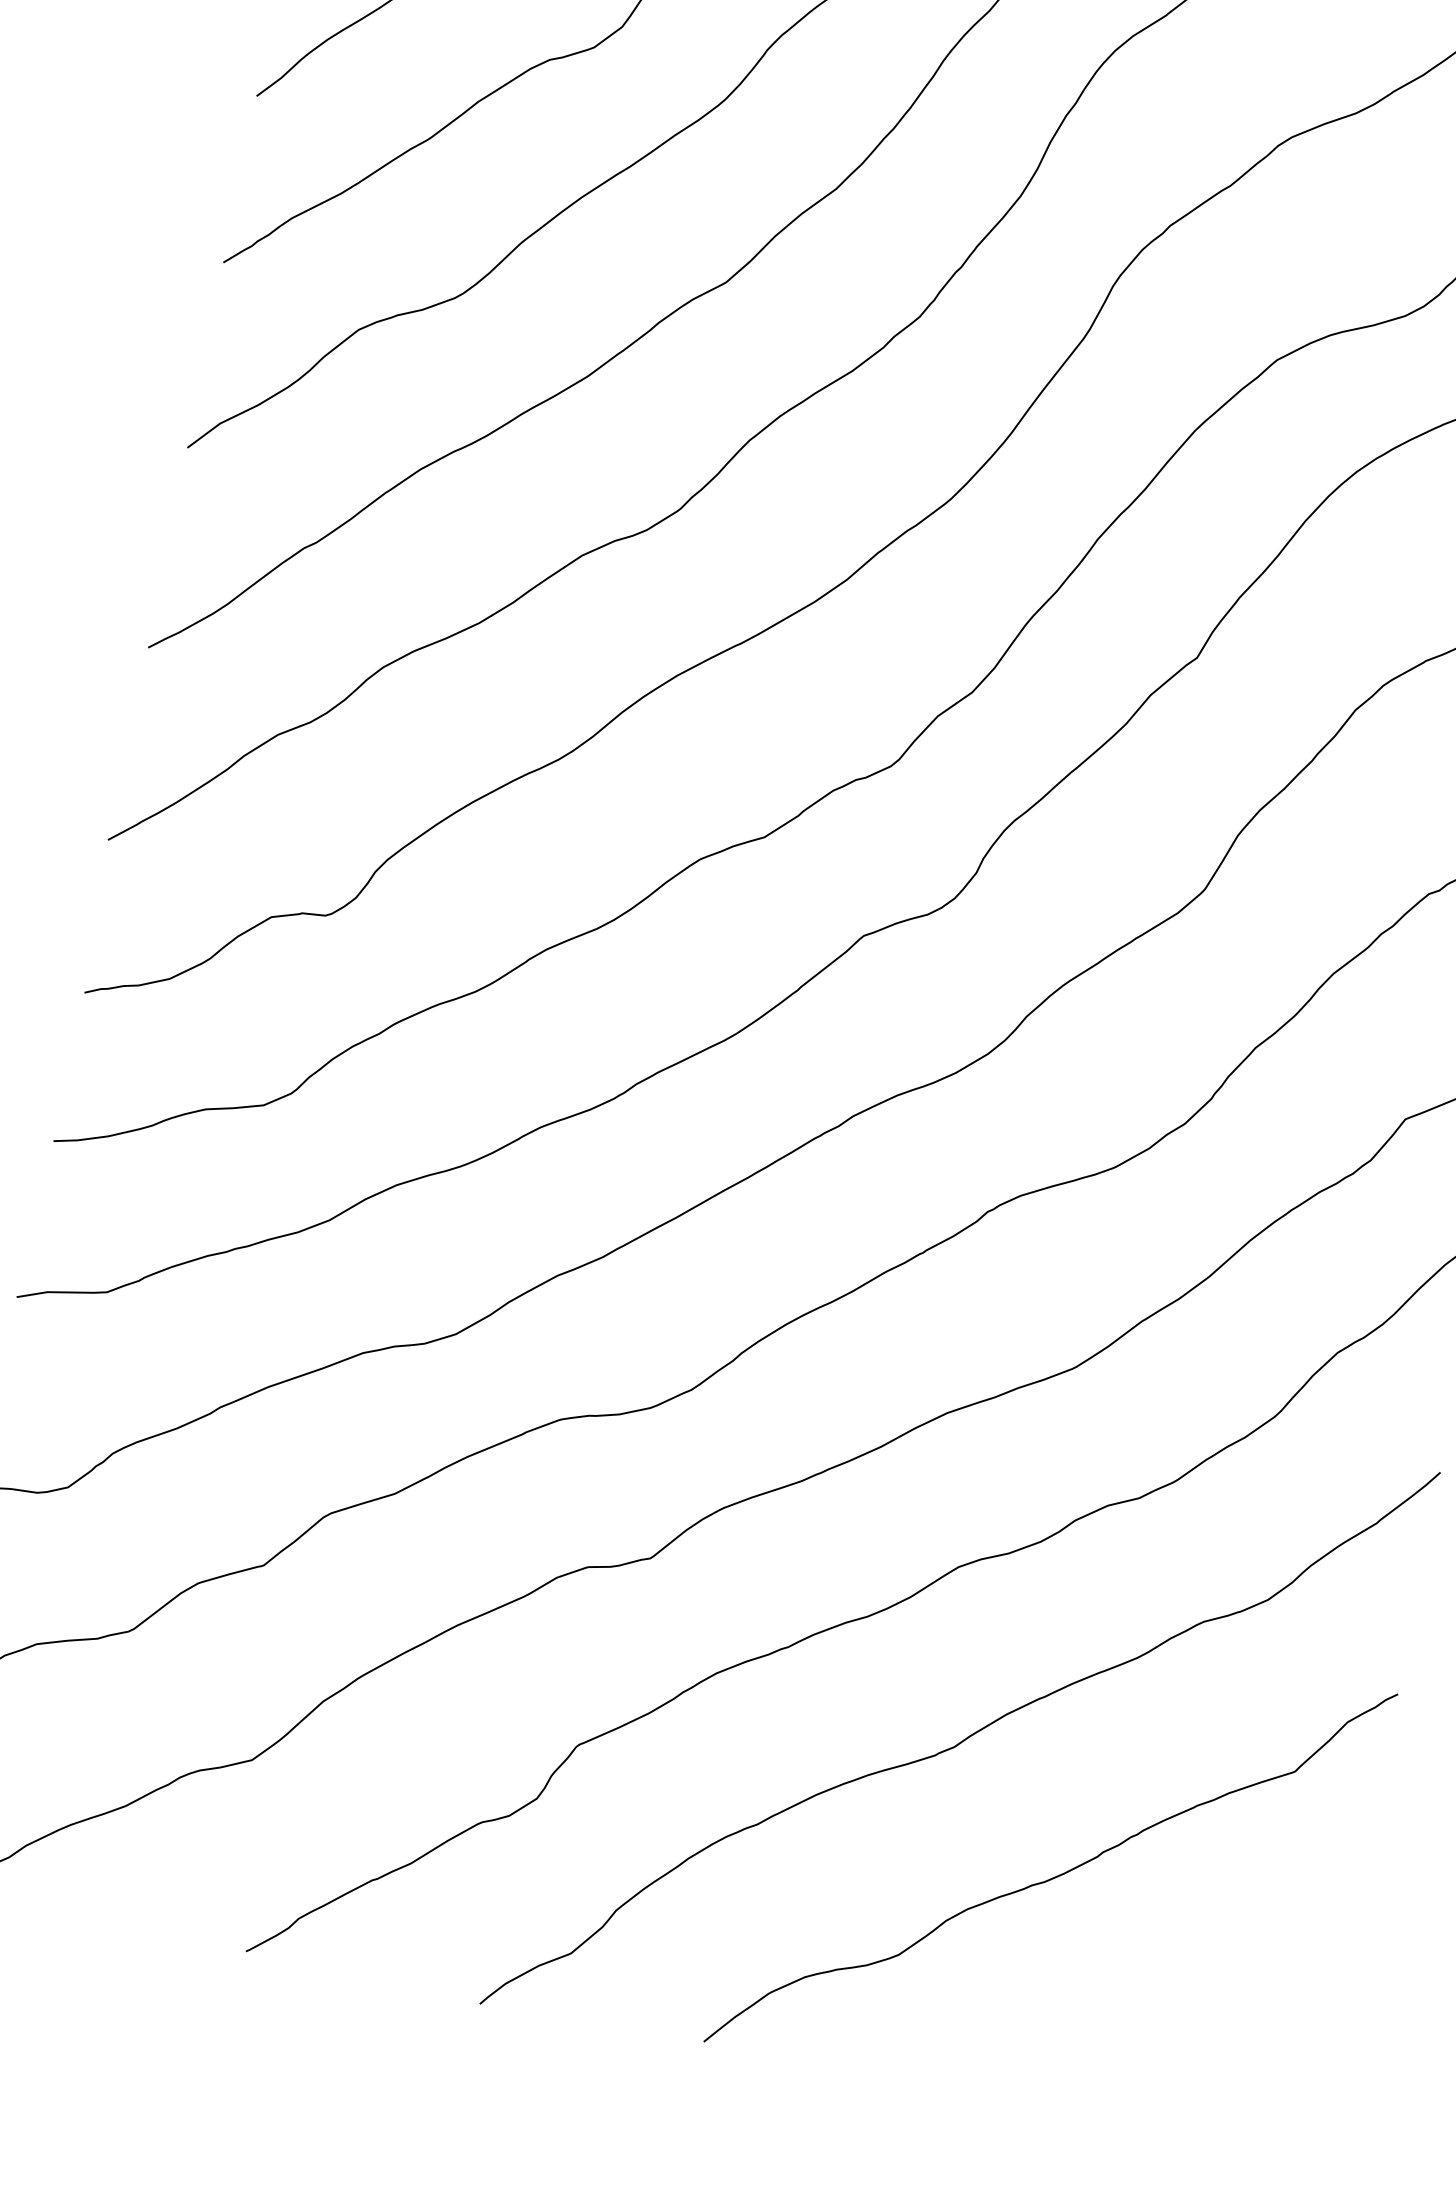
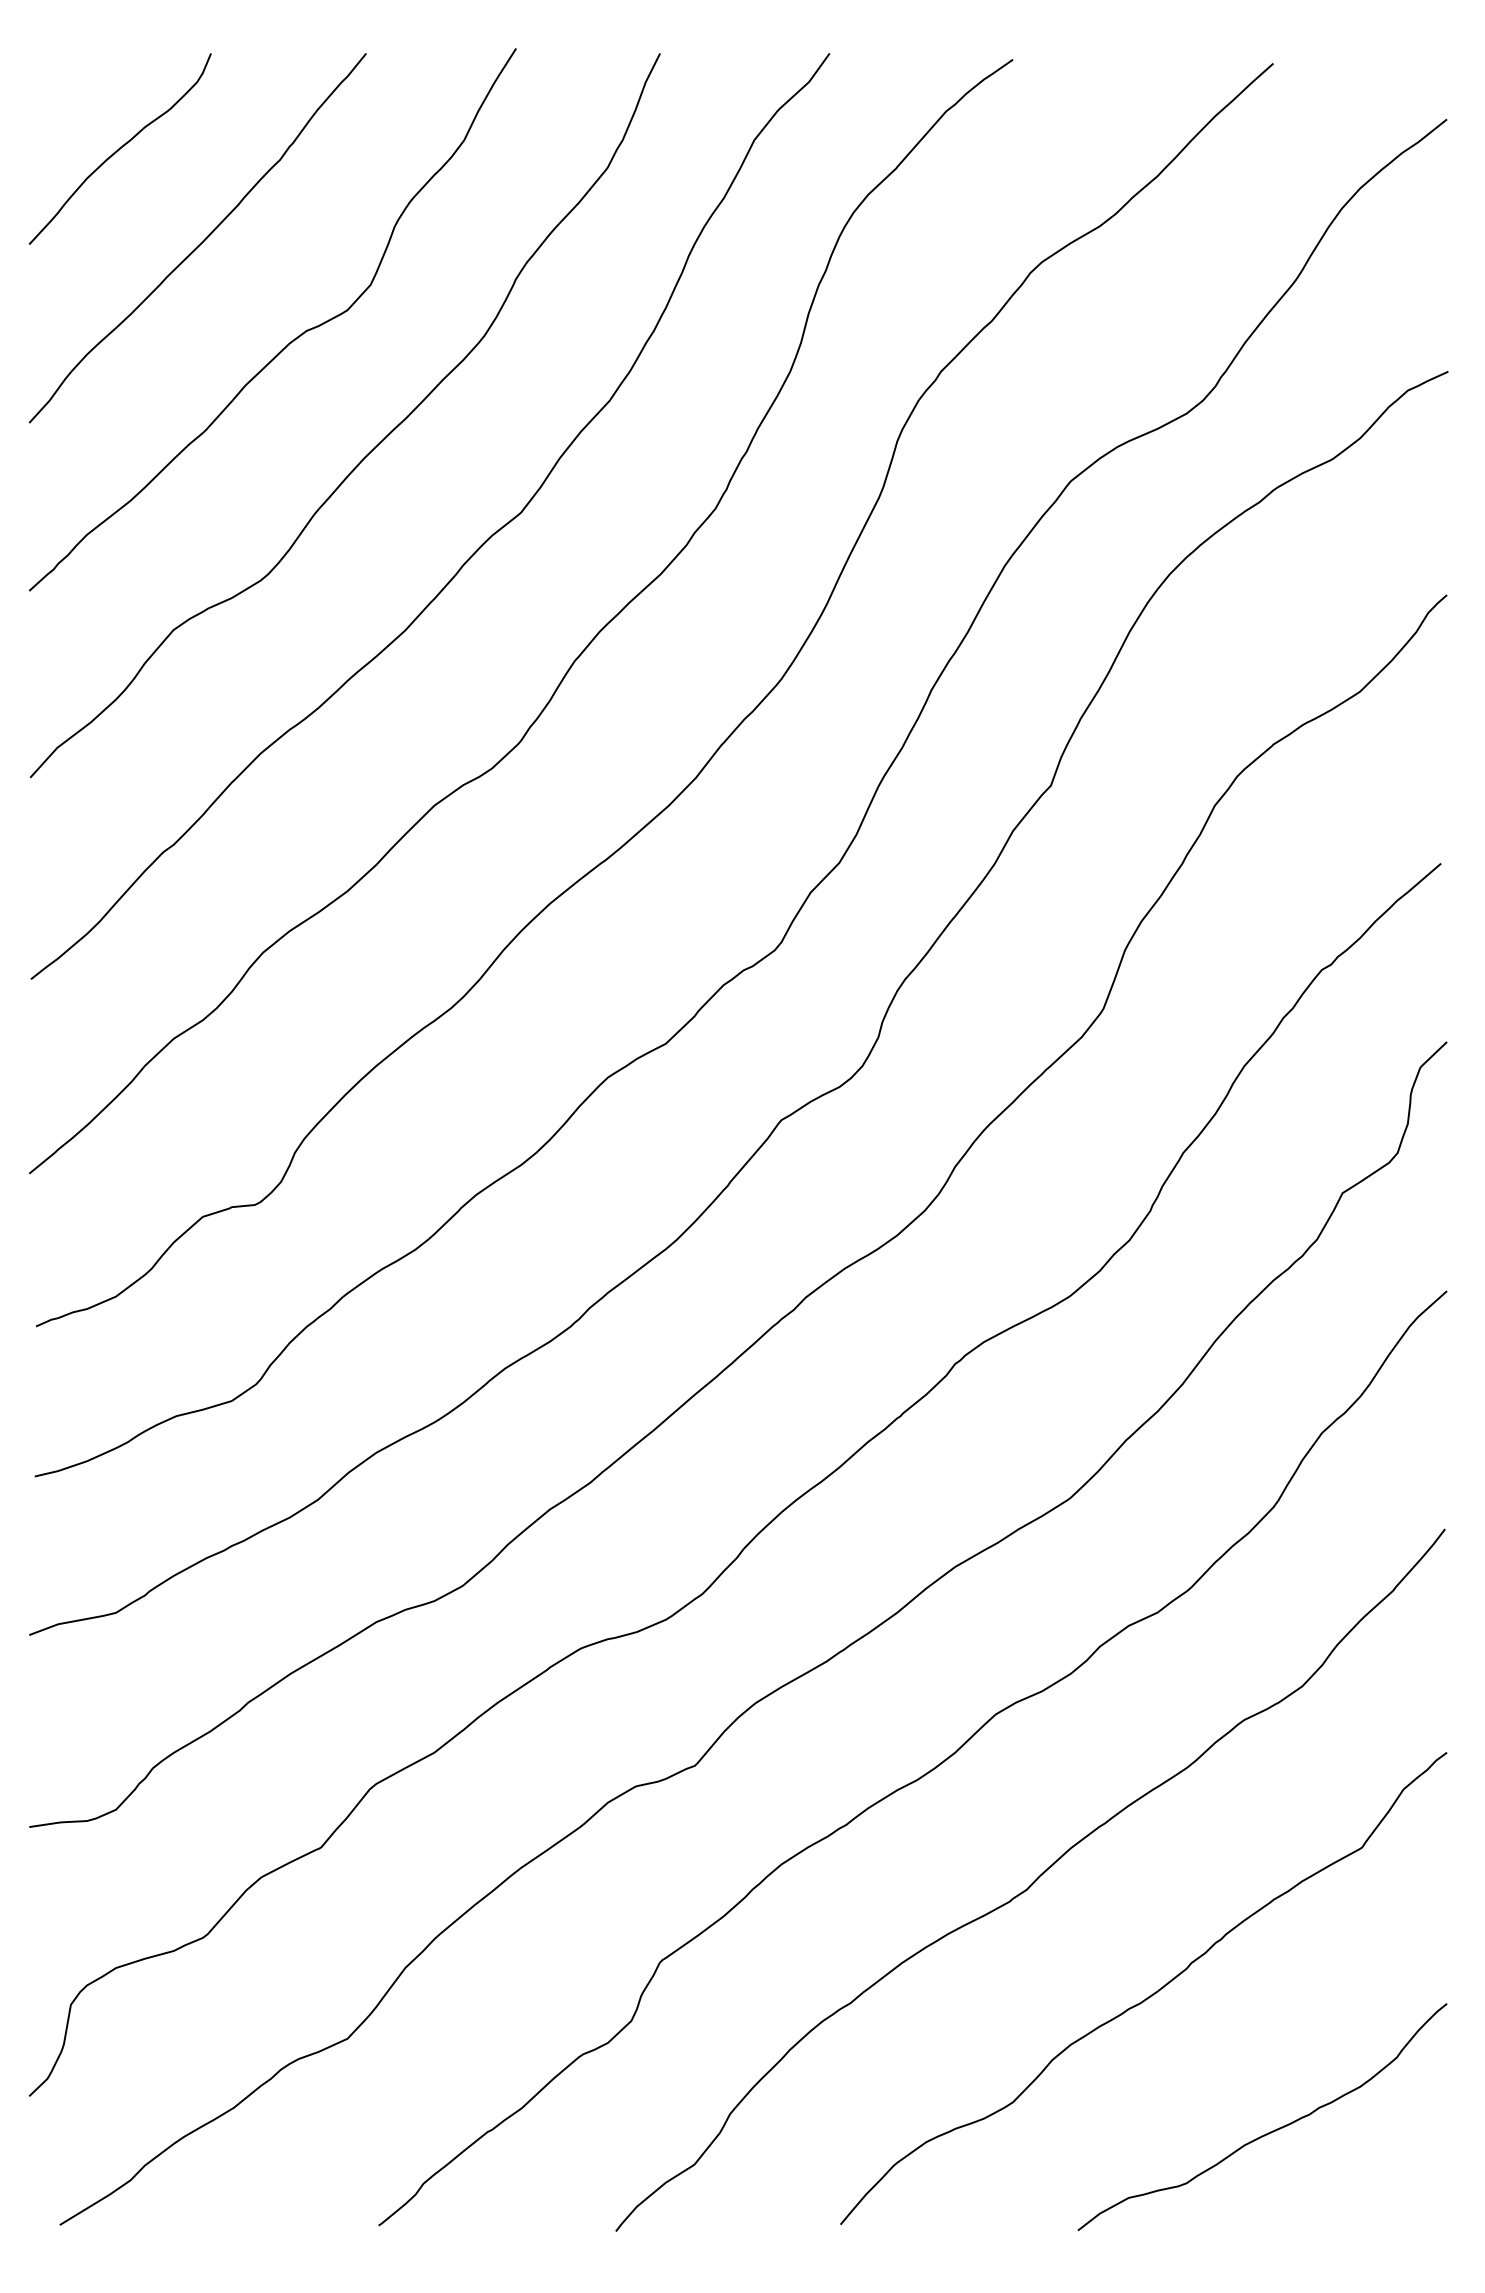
curve: (1148, 2034) -> (1270, 2131), added

